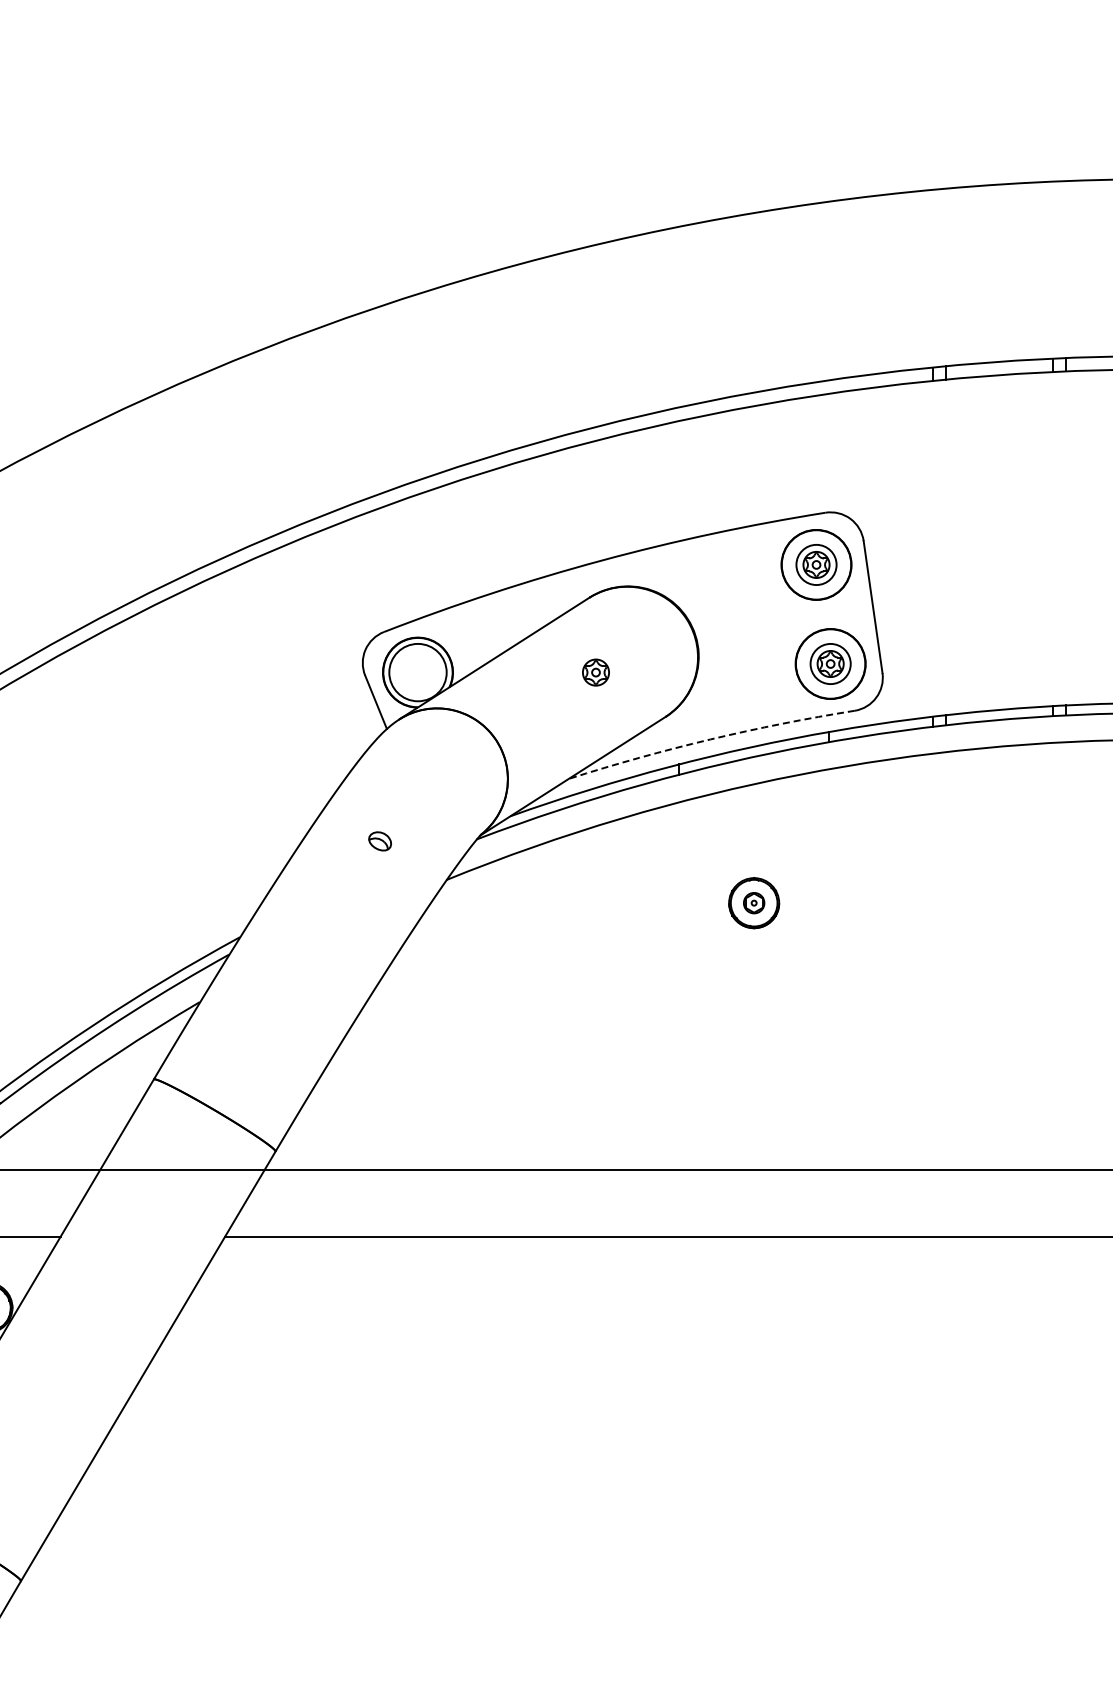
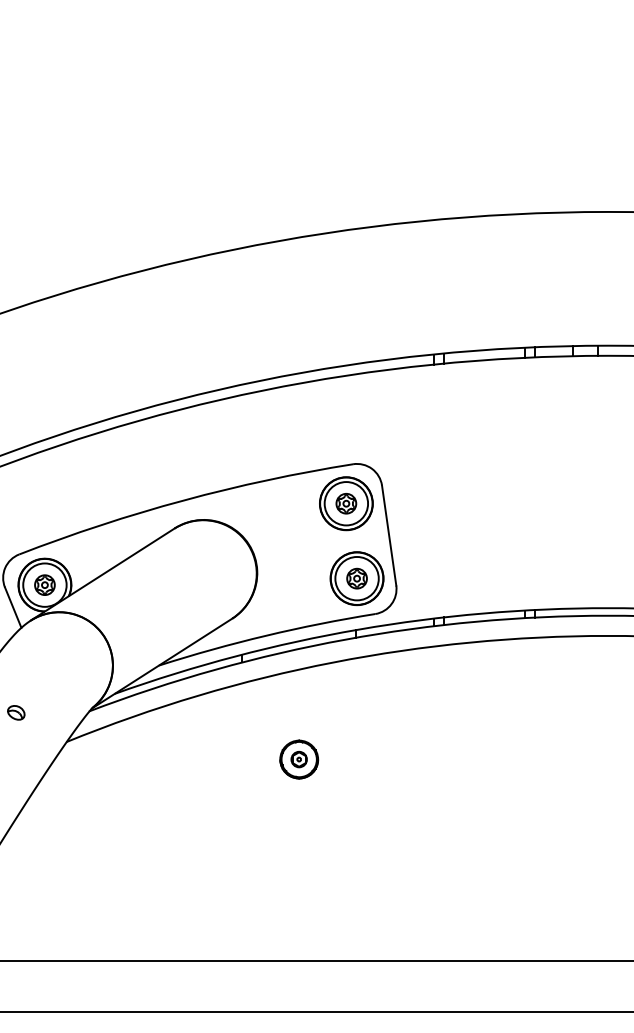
circle: (816, 564) -> (346, 503), size x1.43
circle: (830, 663) -> (356, 578), size x1.43
part: (595, 672) -> (44, 585), moved
arc: (710, 739) -> (266, 635), dashed -> solid

